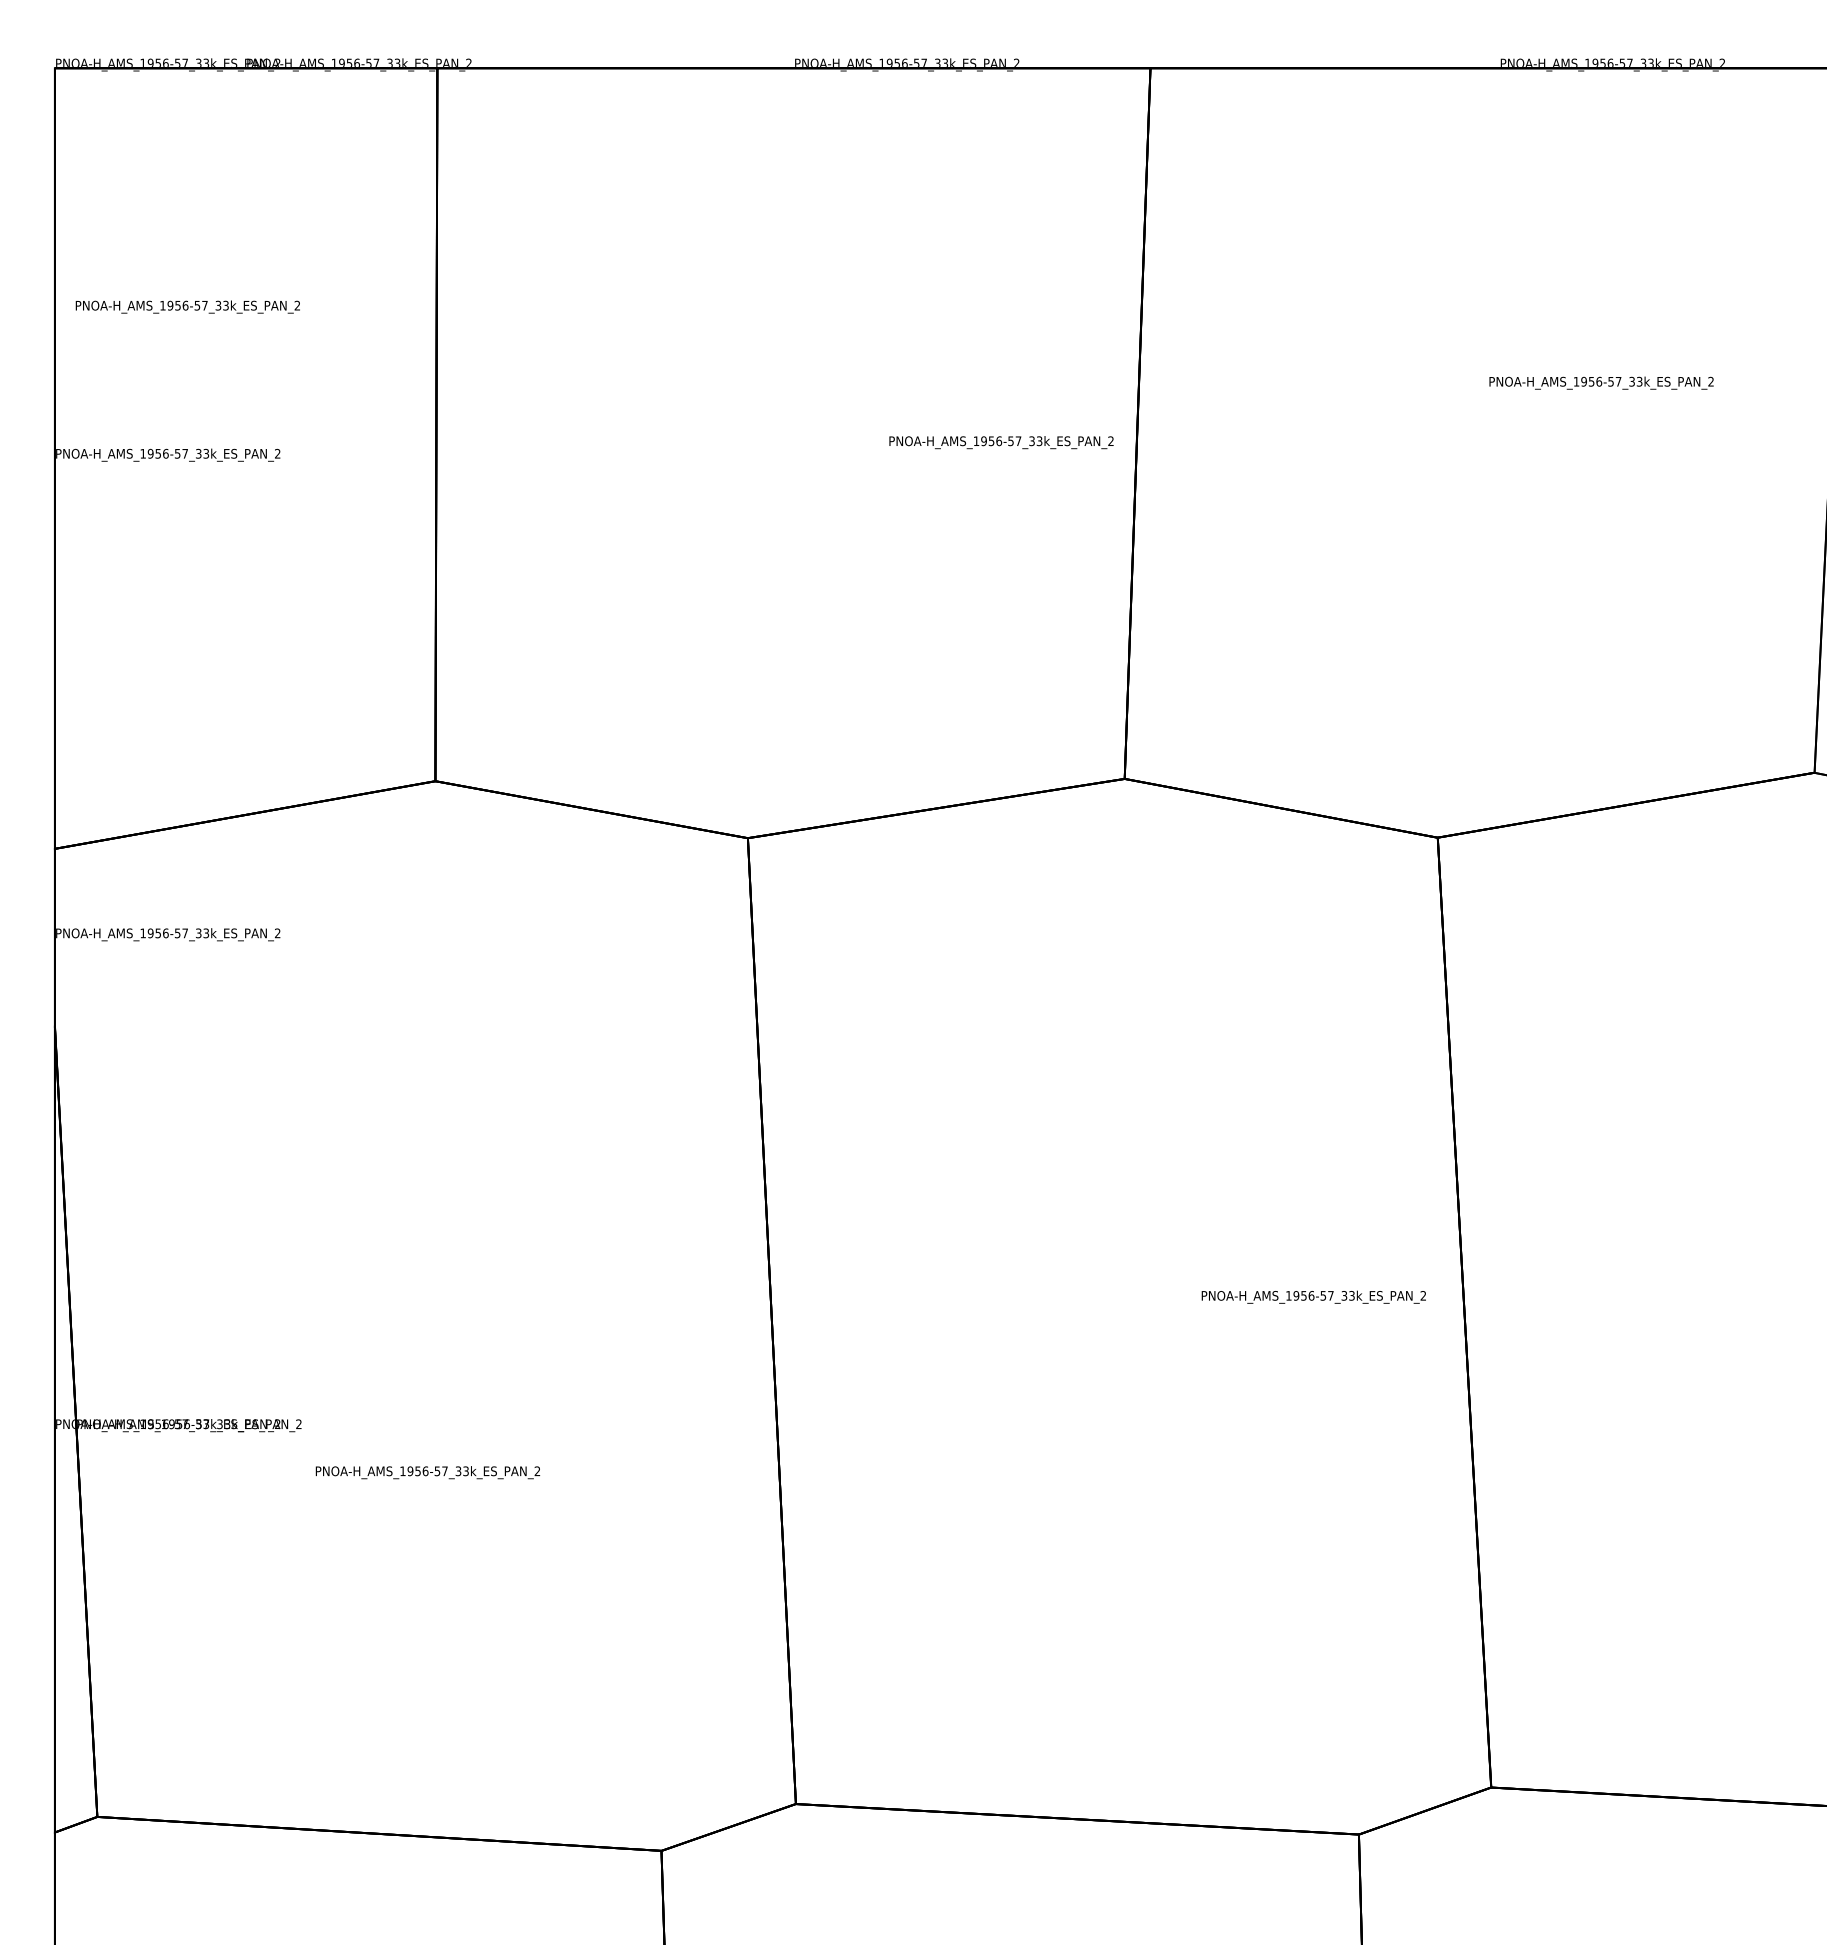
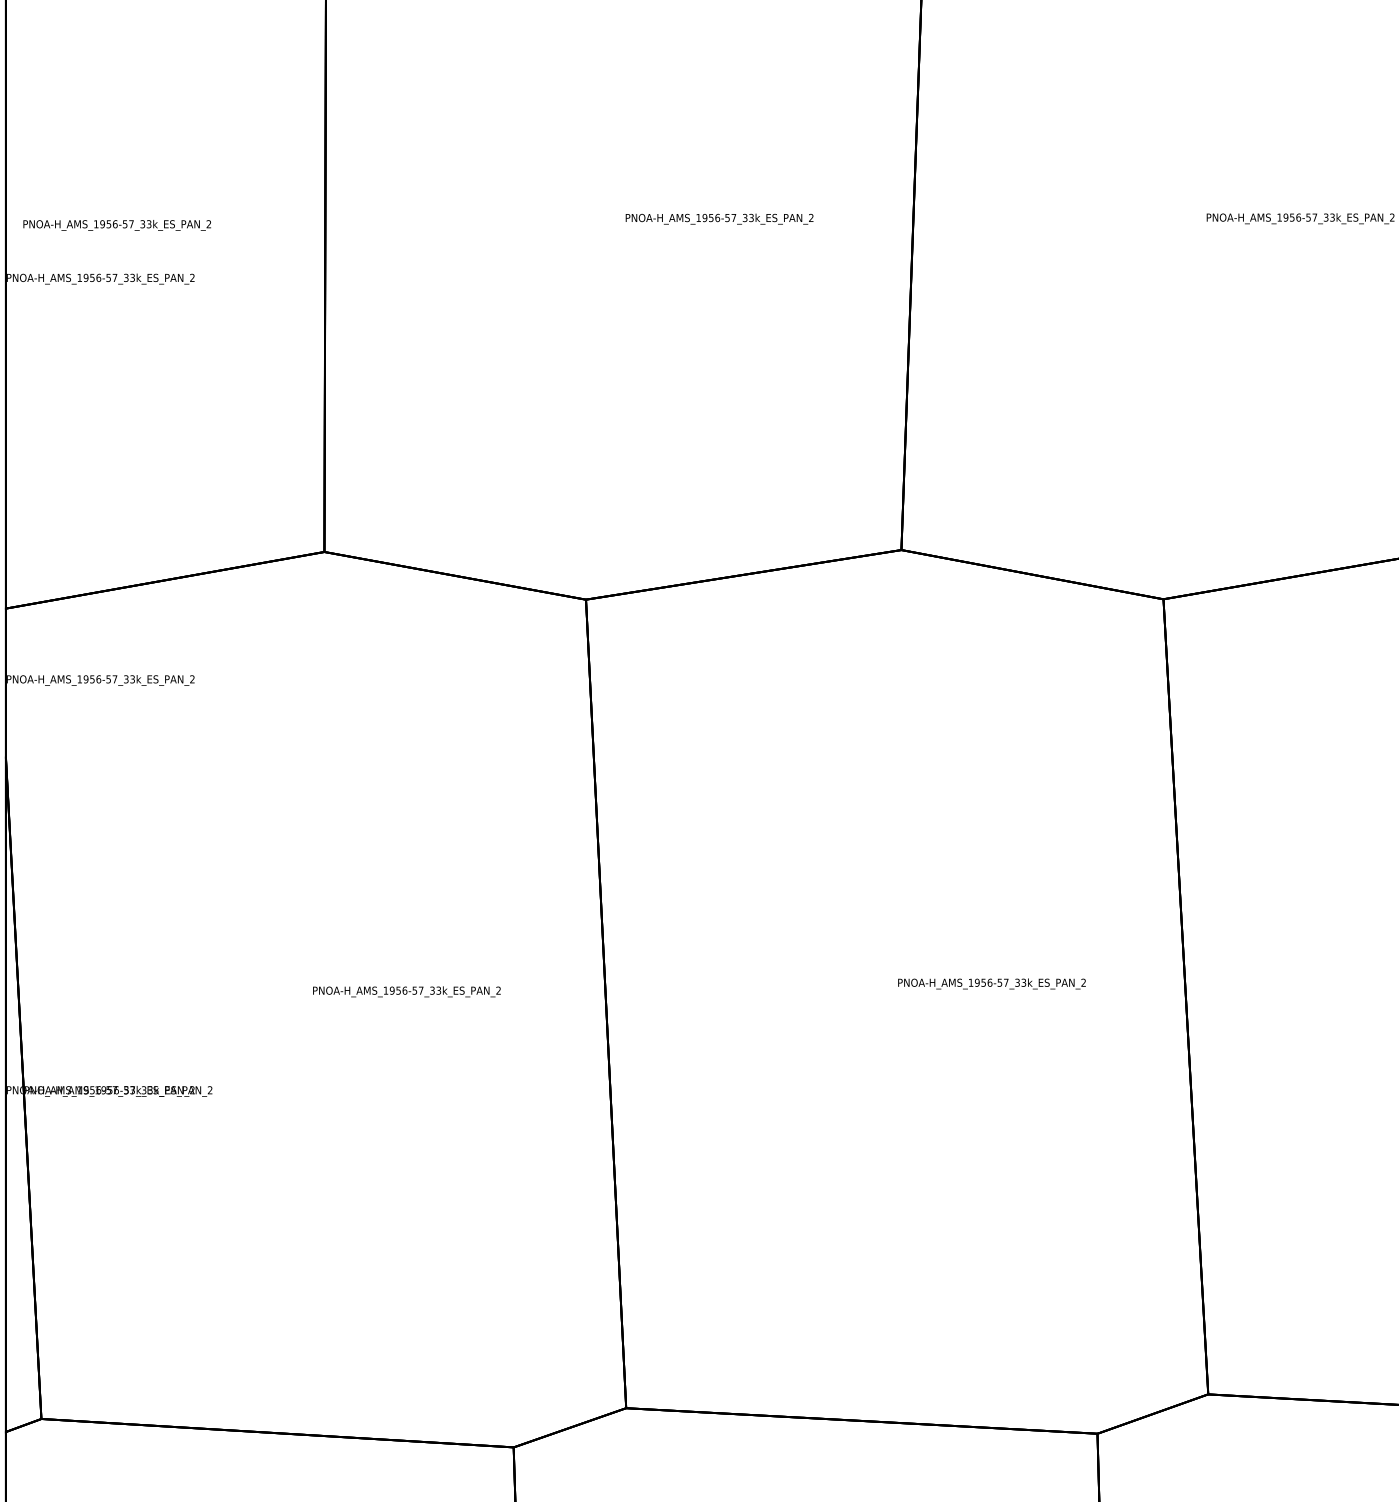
text: (187, 306) -> (116, 224), moved
text: (1001, 442) -> (719, 219), moved
text: (1313, 1296) -> (991, 983), moved
text: (427, 1472) -> (406, 991), moved

